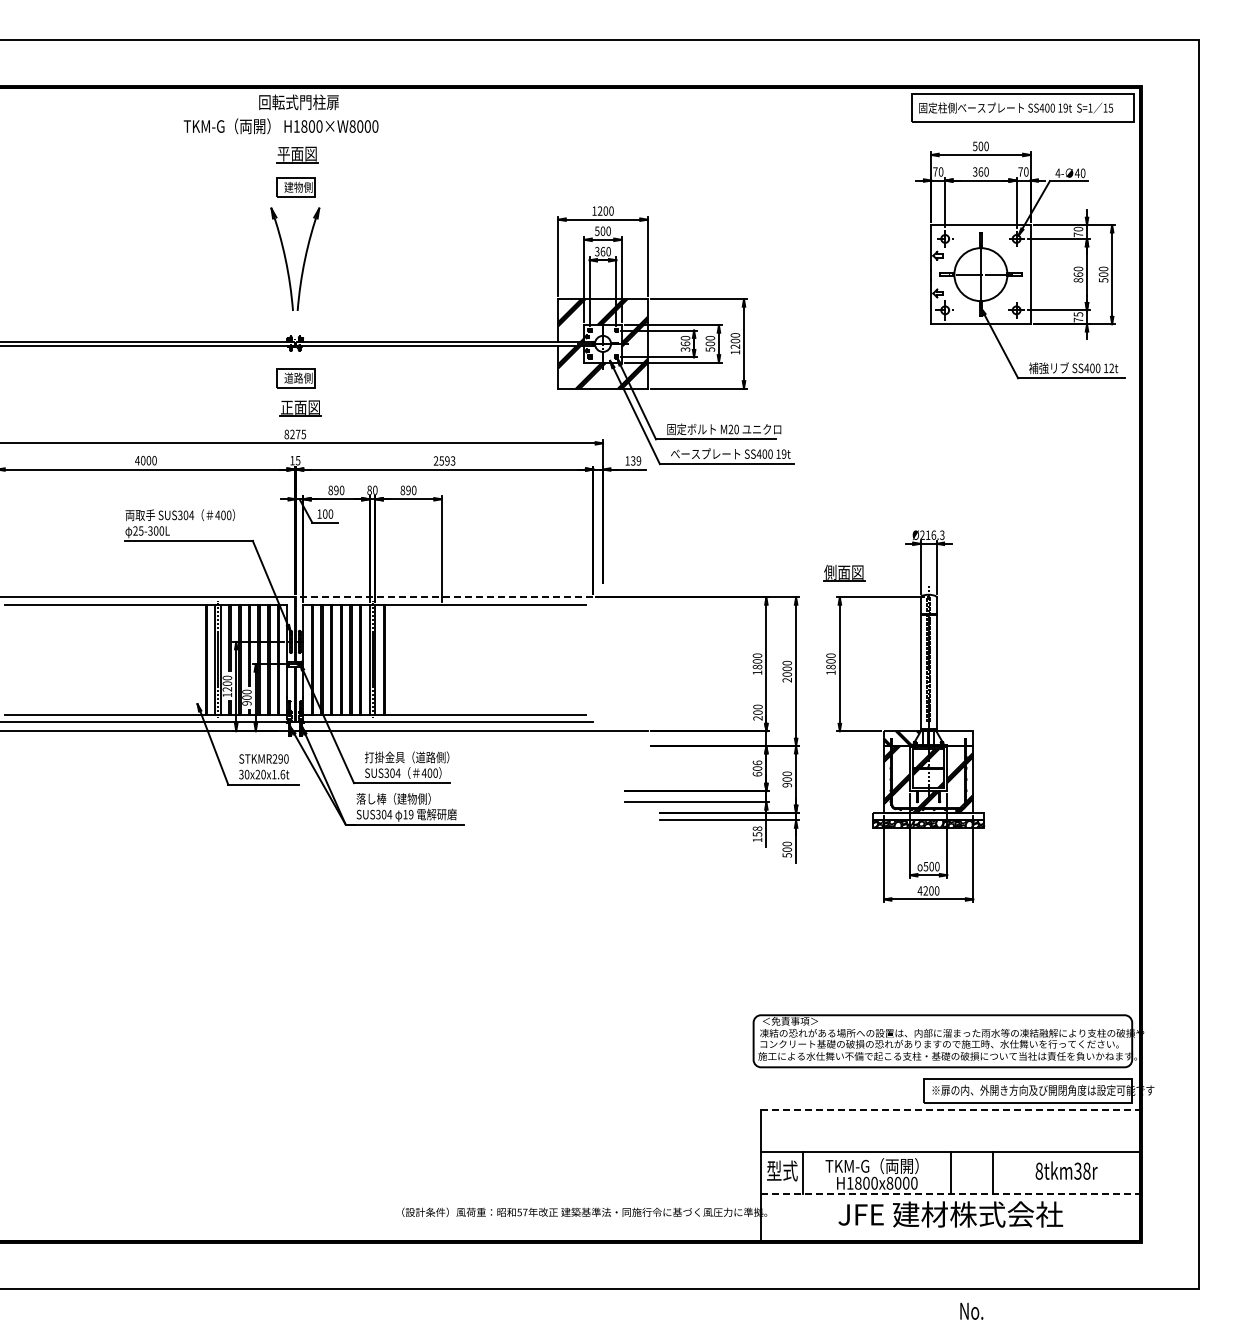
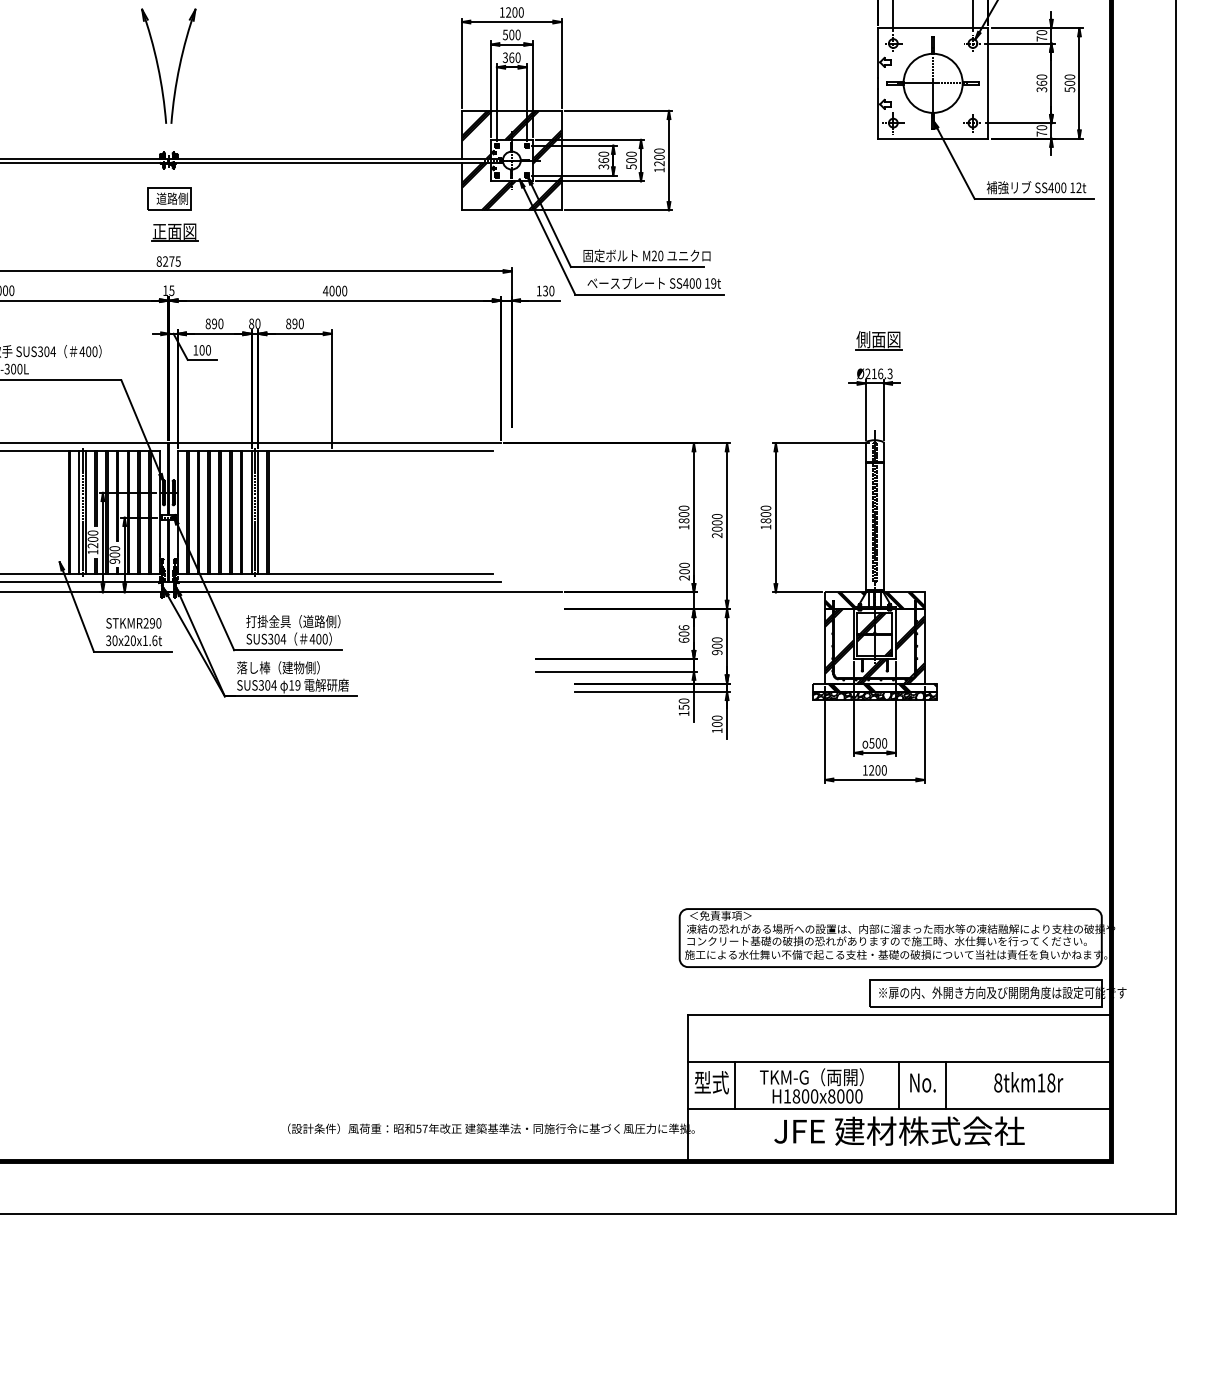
text: (1078, 280) -> (1041, 89), 860 -> 360
text: (1078, 314) -> (1041, 127), 75 -> 70
text: (444, 460) -> (335, 290), 2593 -> 4000
text: (638, 460) -> (551, 290), 139 -> 130
part: (844, 572) -> (879, 339), moved
line: (444, 597) -> (335, 443), dashed -> solid
hatch: (955, 738) -> (904, 600), added
hatch: (935, 816) -> (882, 687), added
text: (757, 828) -> (684, 700), 158 -> 150
text: (787, 855) -> (717, 730), 500 -> 100
text: (919, 890) -> (864, 769), 4200 -> 1200
line: (951, 1110) -> (900, 1015), dashed -> solid
text: (1077, 1170) -> (1040, 1082), 8tkm38r -> 8tkm18r
line: (951, 1194) -> (900, 1108), dashed -> solid
text: (971, 1310) -> (922, 1082), moved

